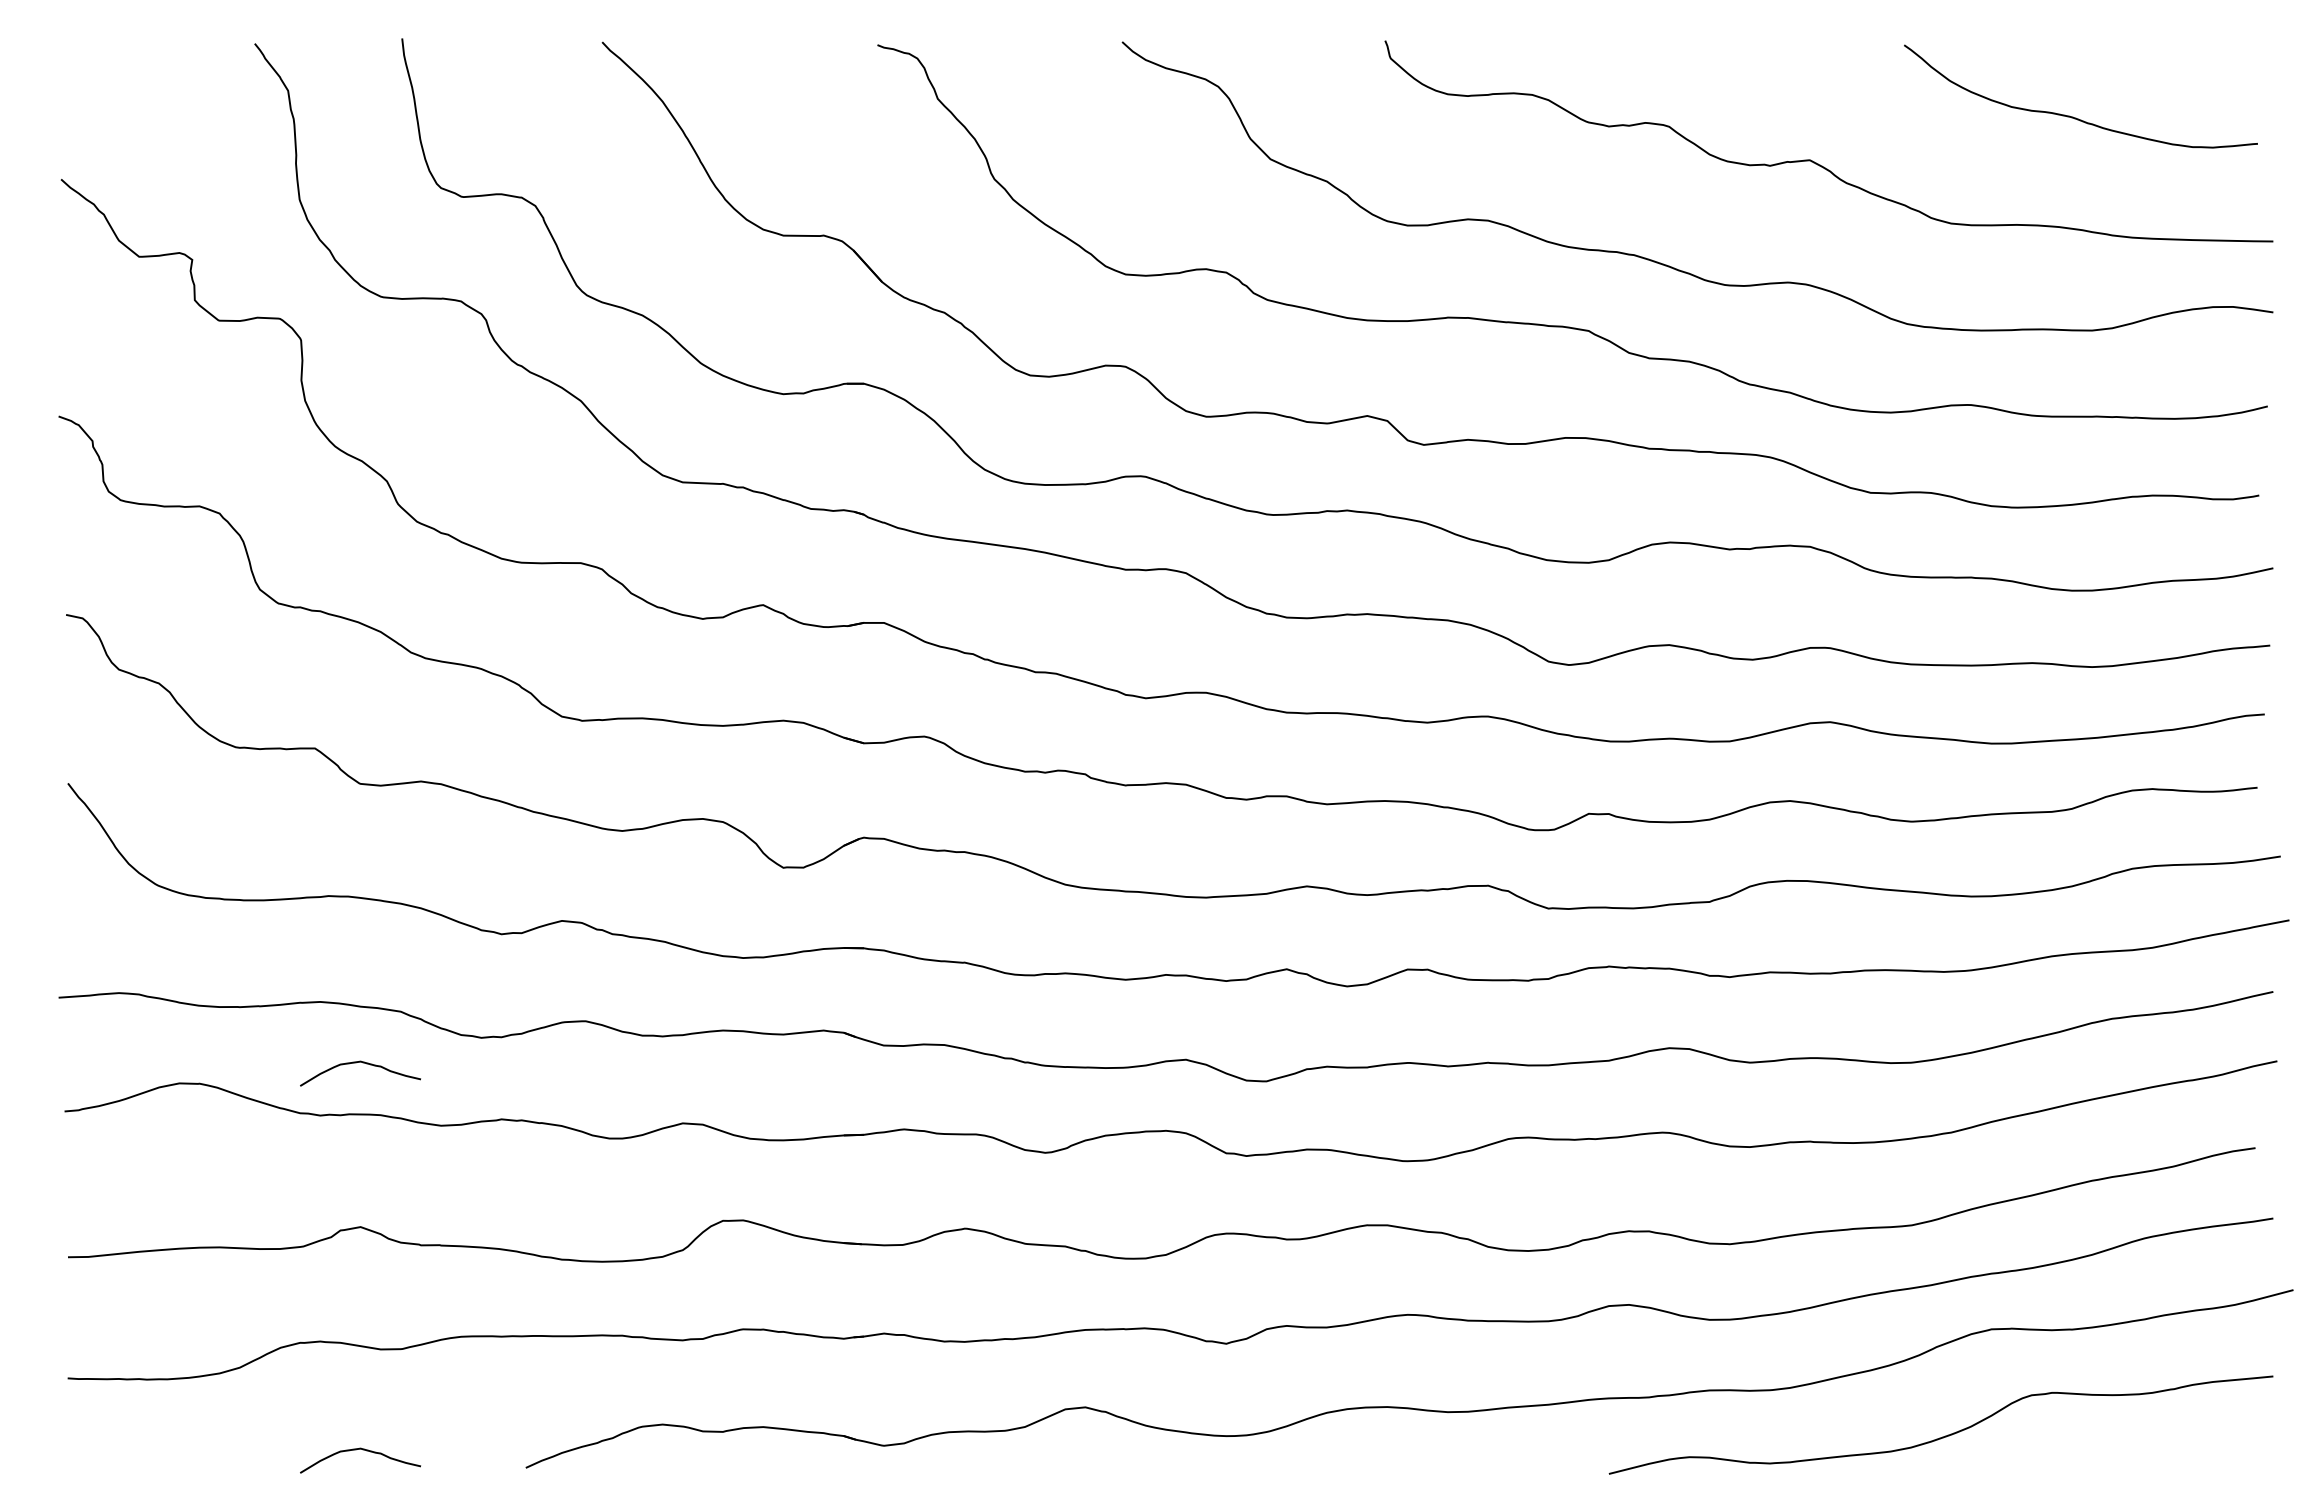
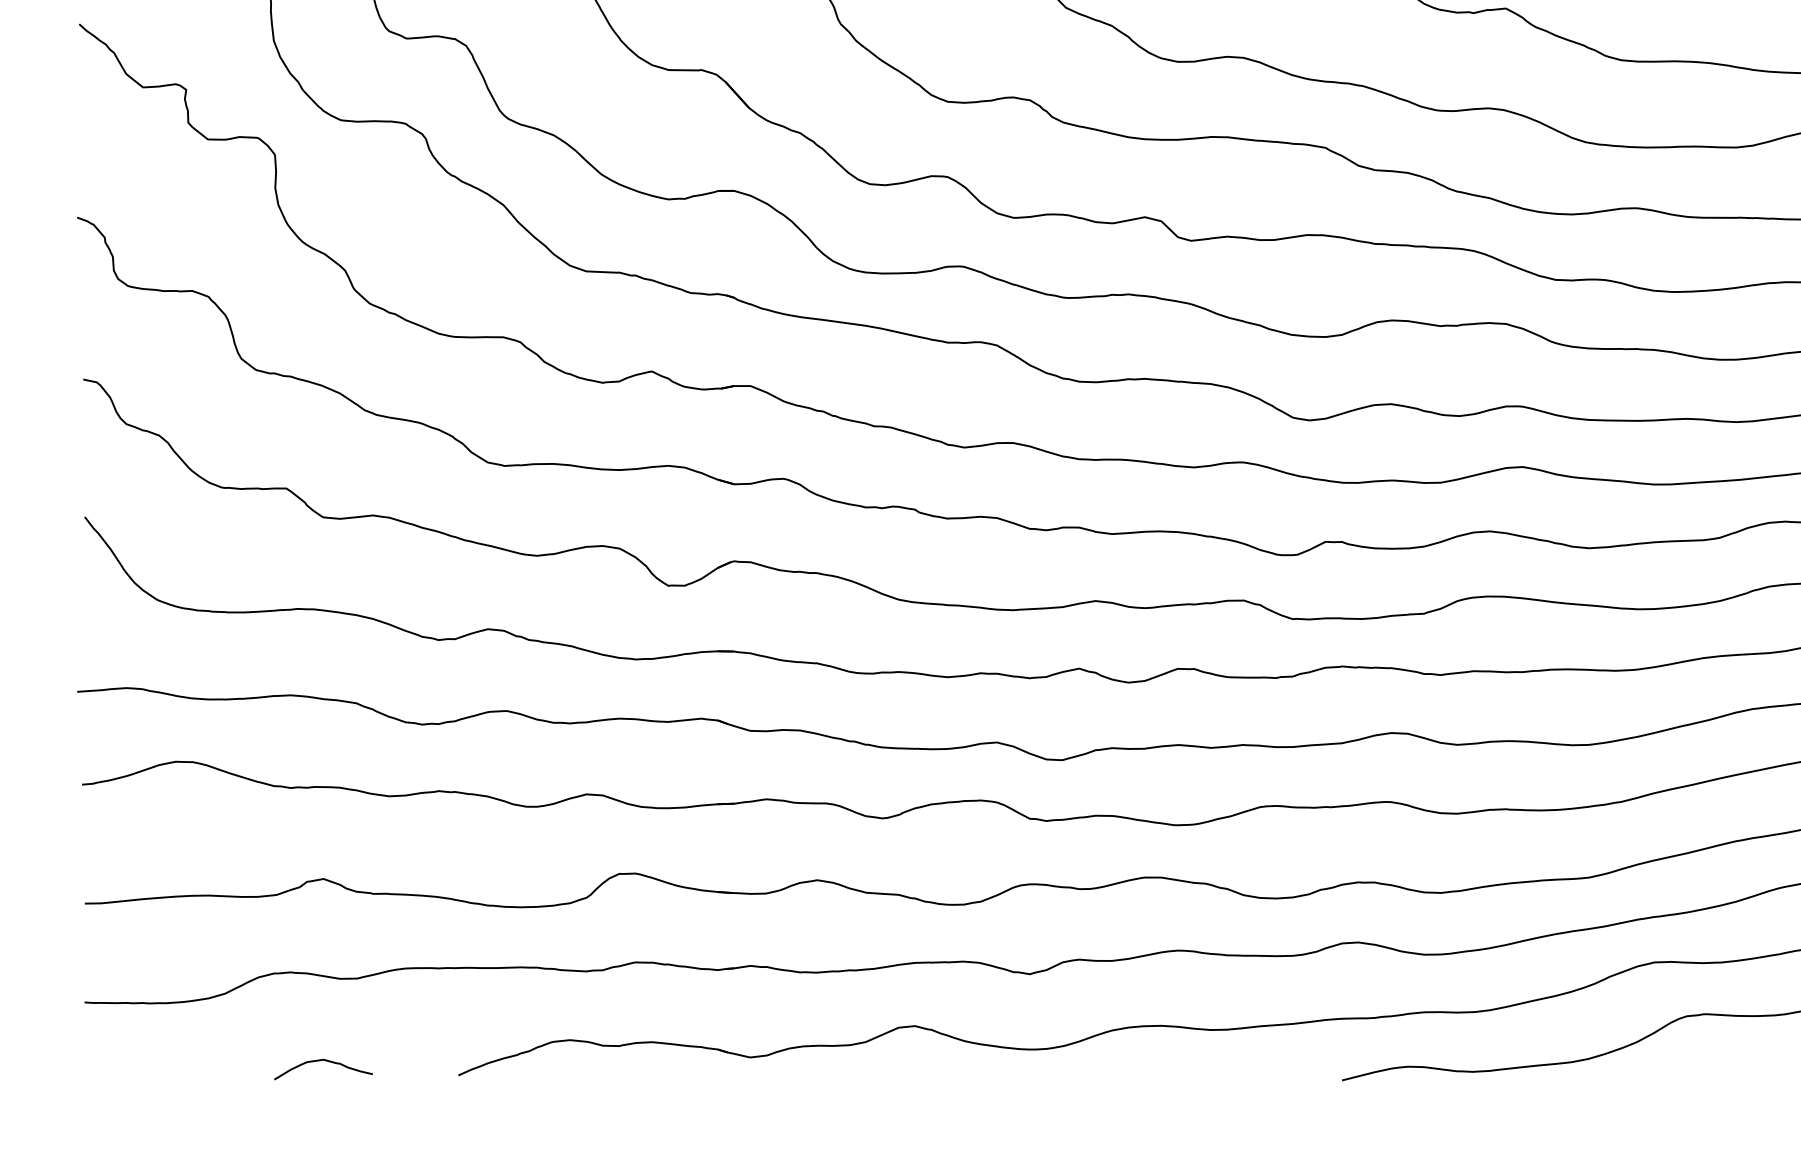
curve: (362, 1063) -> (325, 745), removed

